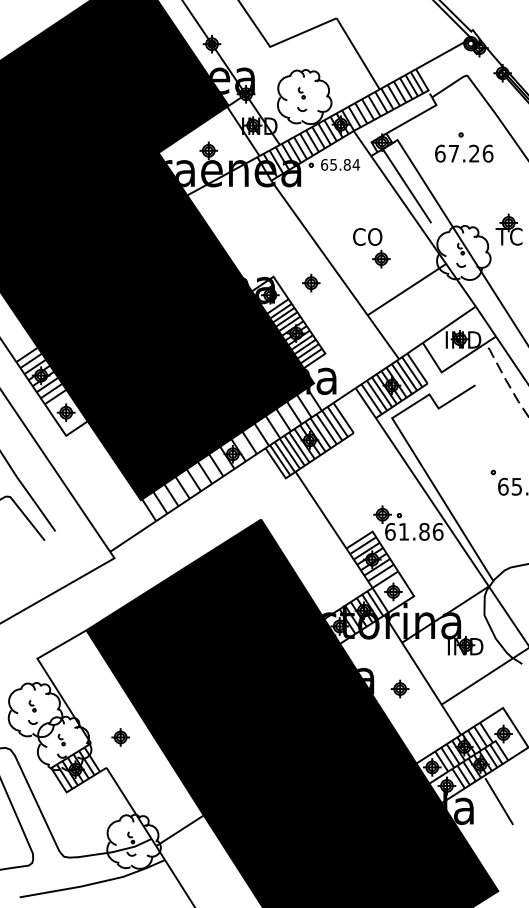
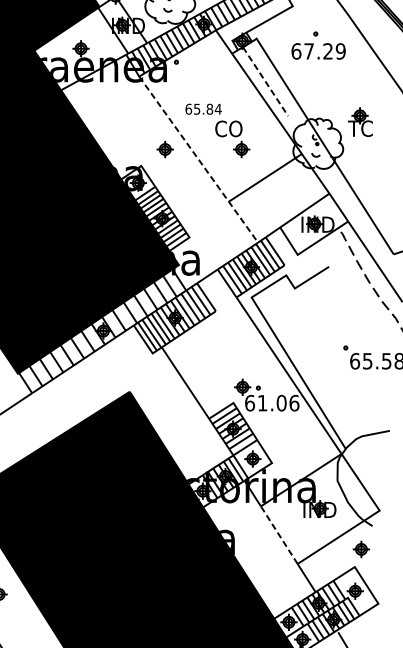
text: (487, 153) -> (340, 51), 67.26 -> 67.29
text: (340, 164) -> (203, 108), moved
line: (407, 186) -> (265, 81), solid -> dashed
line: (335, 270) -> (198, 160), solid -> dashed
part: (311, 282) -> (165, 148), moved
text: (424, 531) -> (281, 402), 61.86 -> 61.06
line: (421, 673) -> (278, 534), solid -> dashed
part: (399, 688) -> (360, 548), moved

